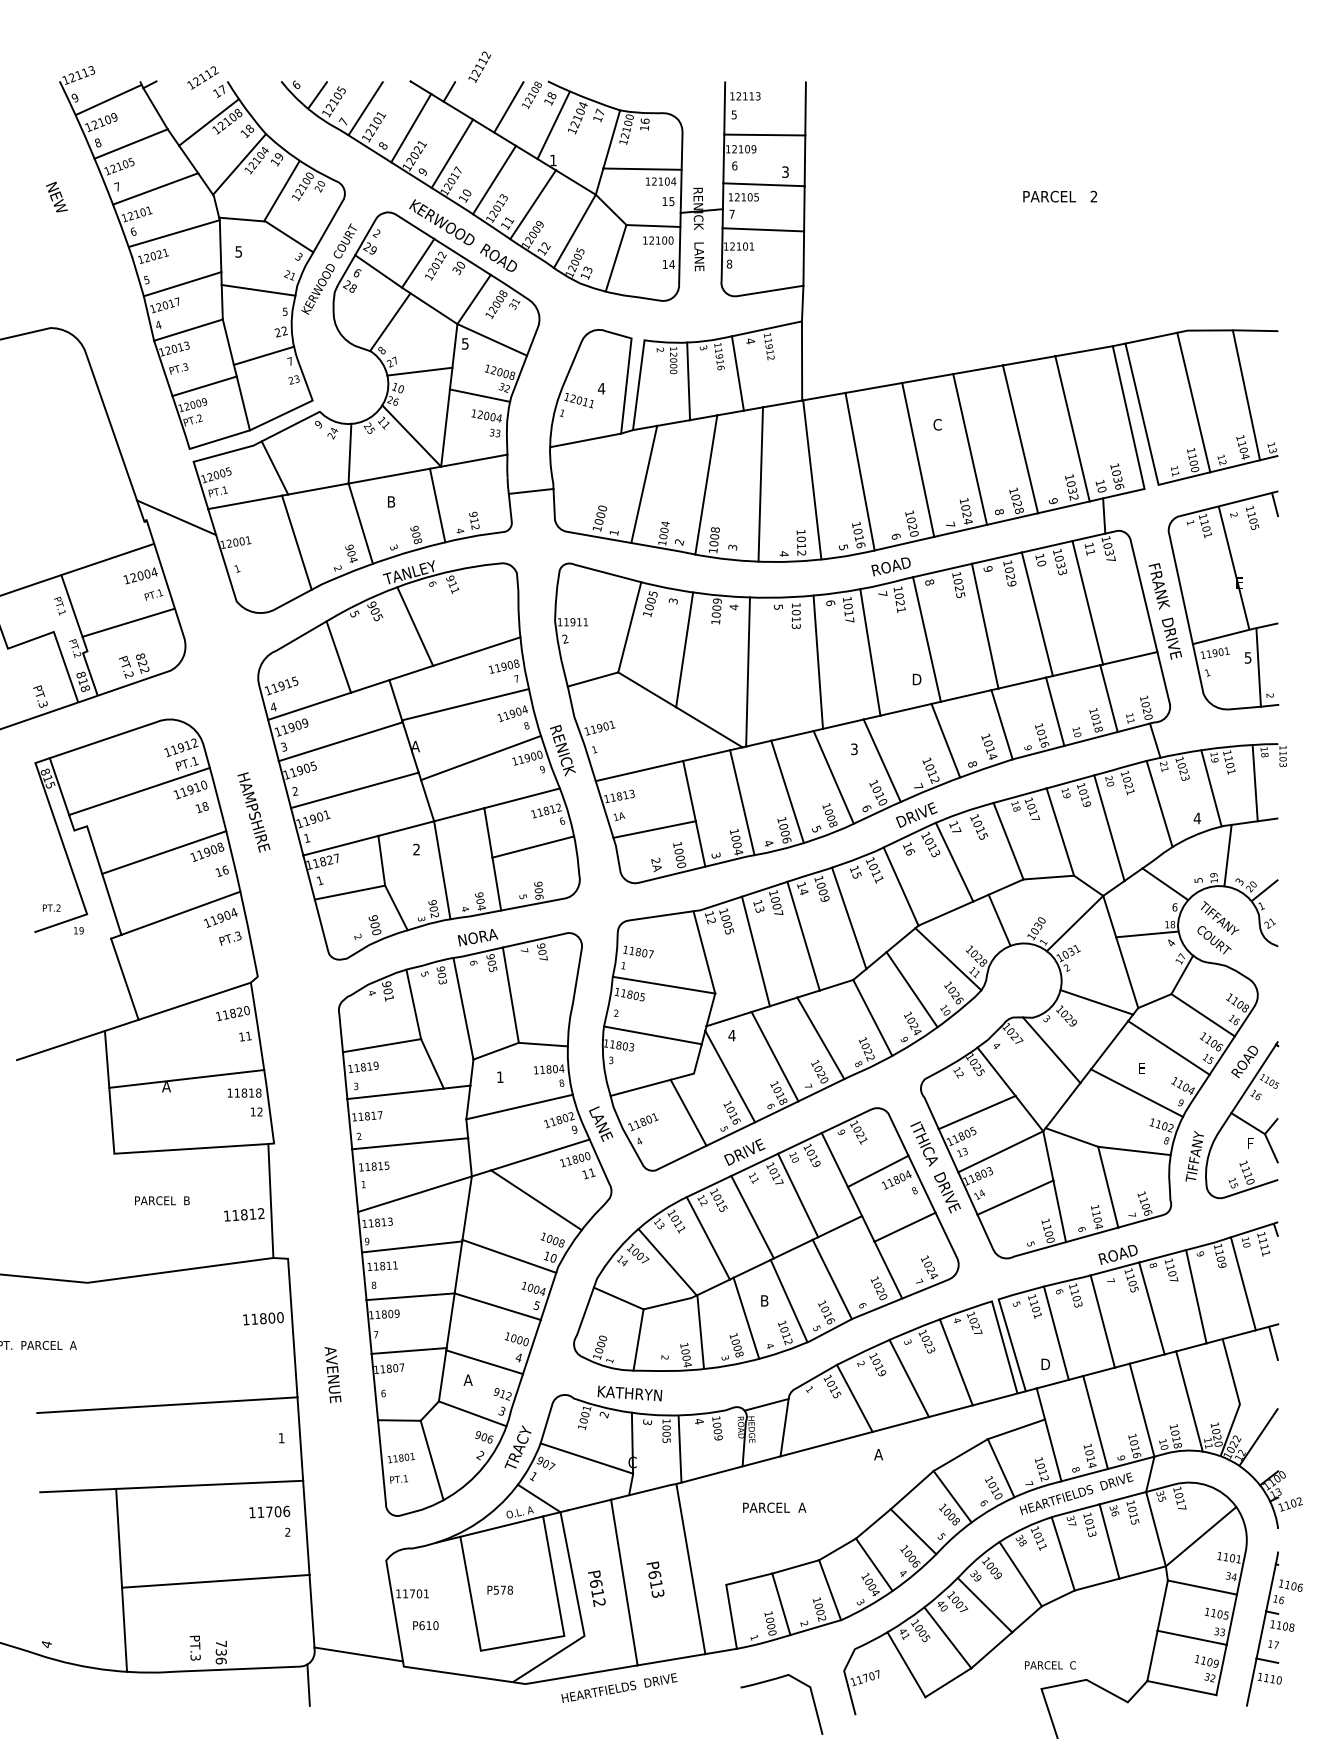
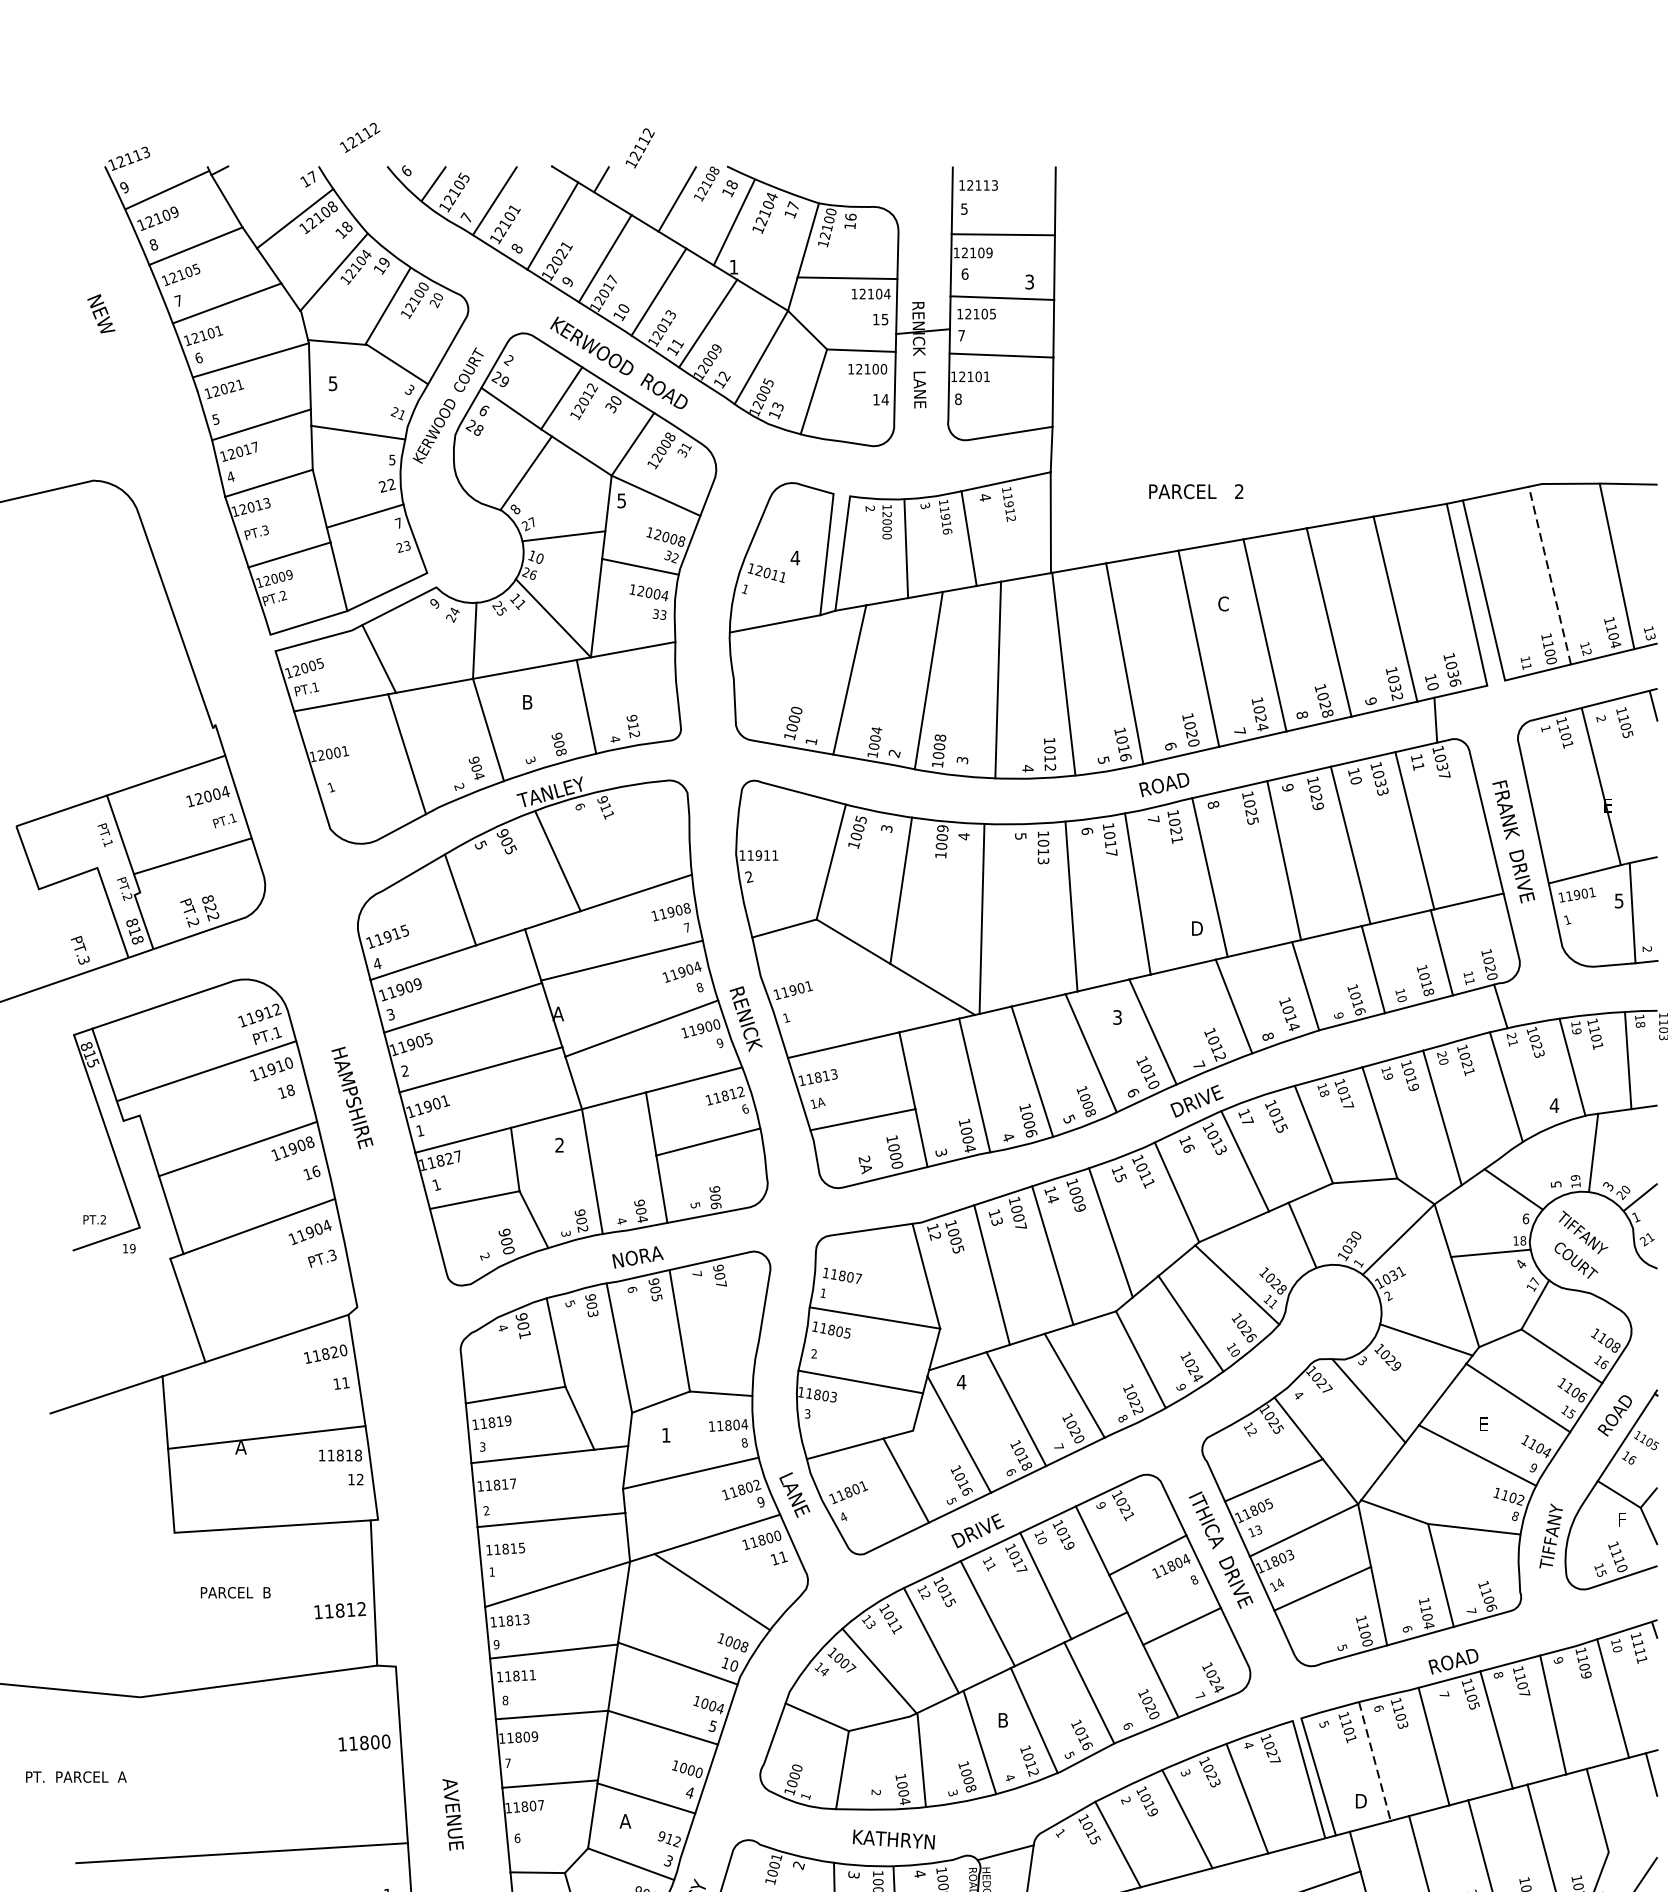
text: (202, 77) -> (359, 137), moved
text: (1060, 196) -> (1196, 491), moved
line: (1193, 402) -> (1549, 575), solid -> dashed
line: (530, 490) -> (704, 687), removed
line: (176, 517) -> (253, 722), removed
line: (1056, 1333) -> (1375, 1761), solid -> dashed
text: (629, 1393) -> (893, 1839), moved

